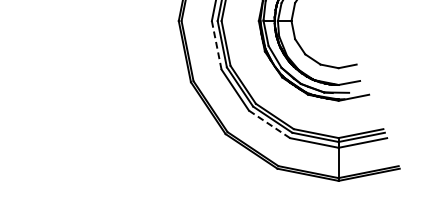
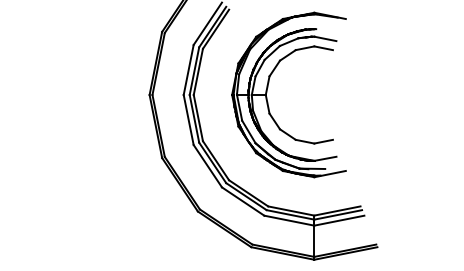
line: (216, 44) -> (188, 119), dashed -> solid
line: (268, 124) -> (242, 201), dashed -> solid

